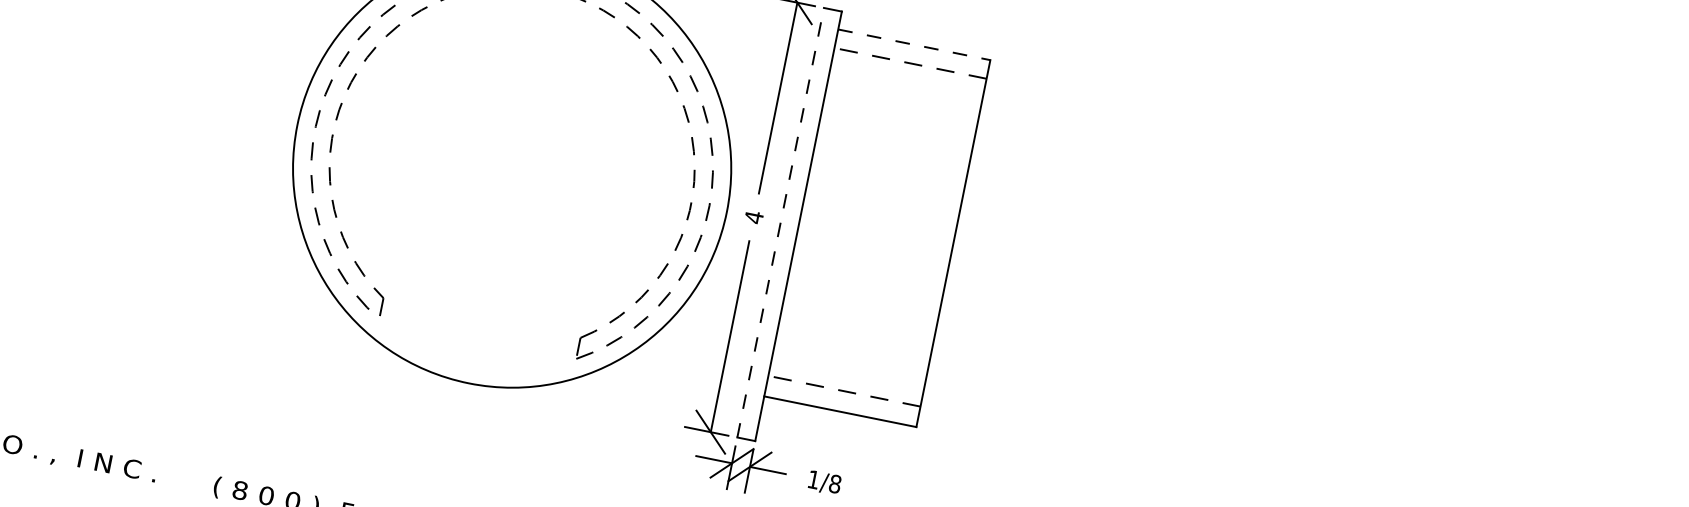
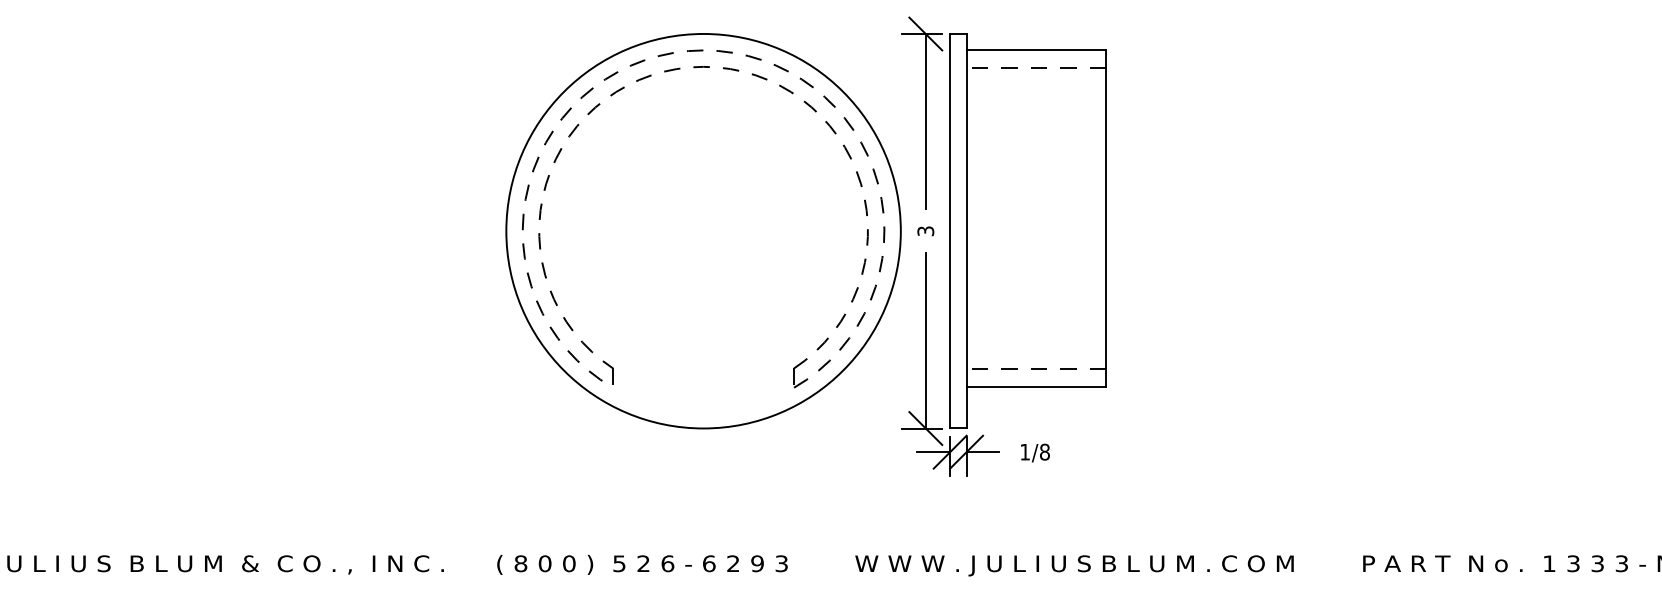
line: (914, 44) -> (1036, 50), dashed -> solid
text: (753, 217) -> (925, 231), 4 -> 3
line: (781, 222) -> (950, 230), dashed -> solid

